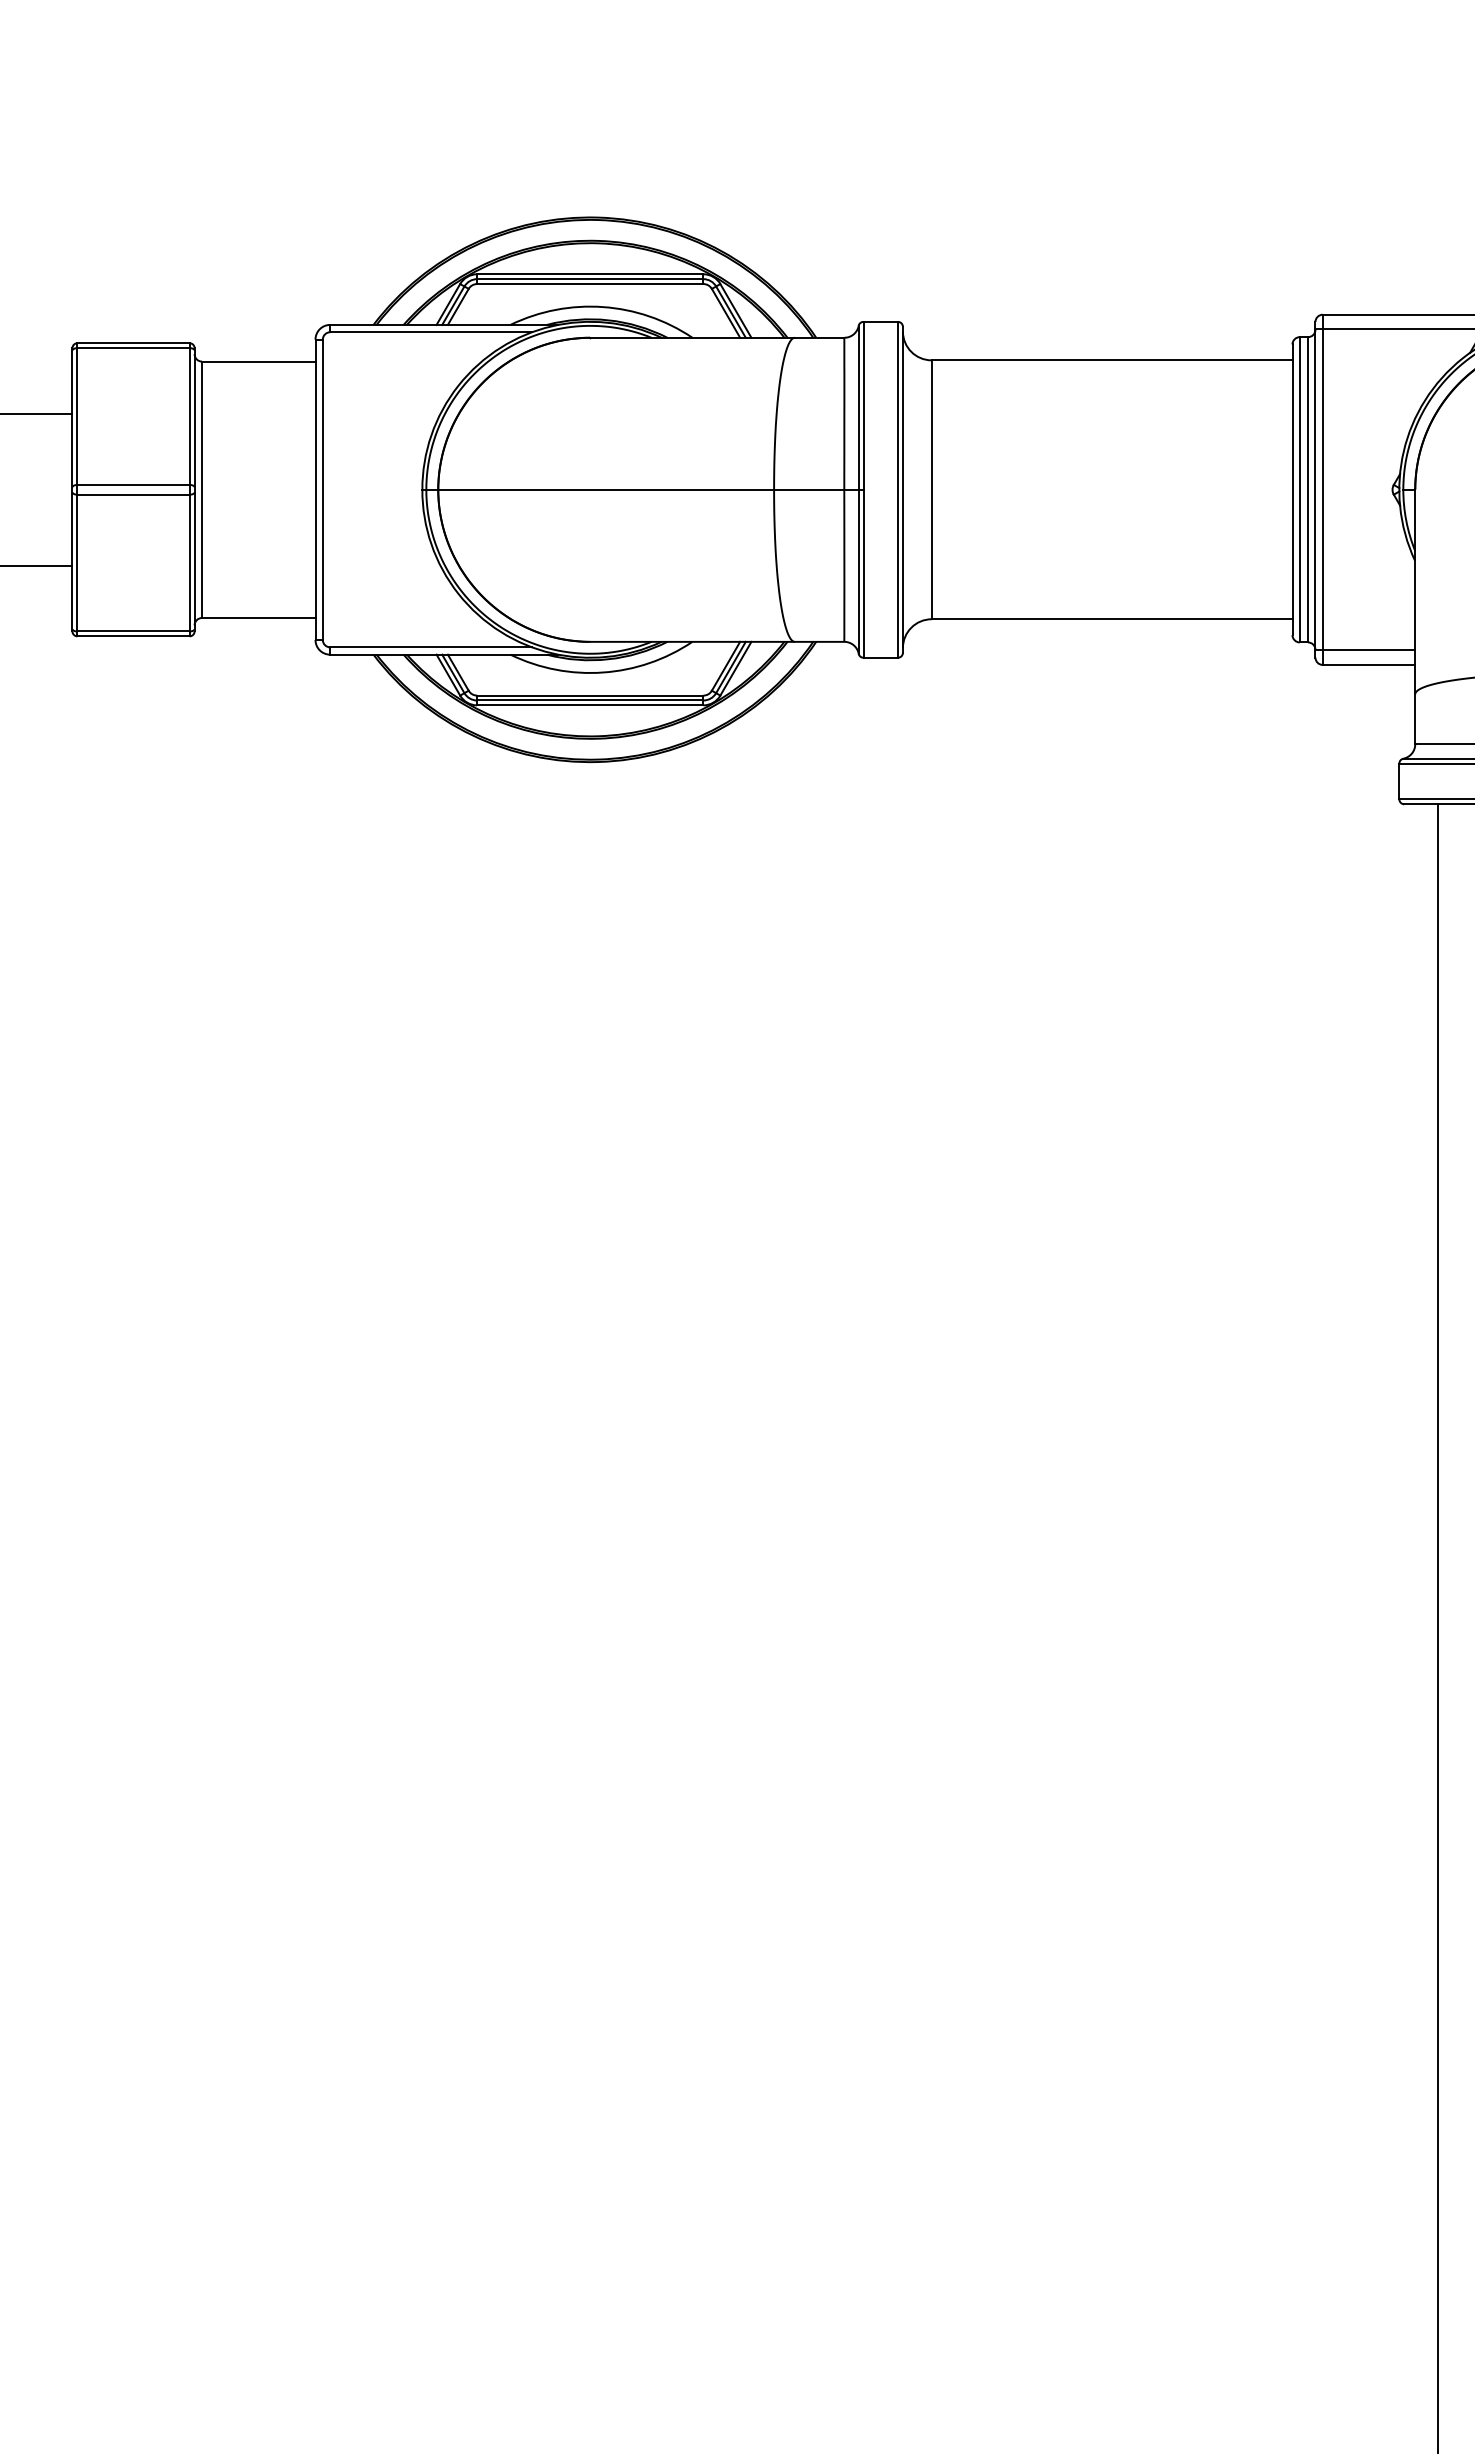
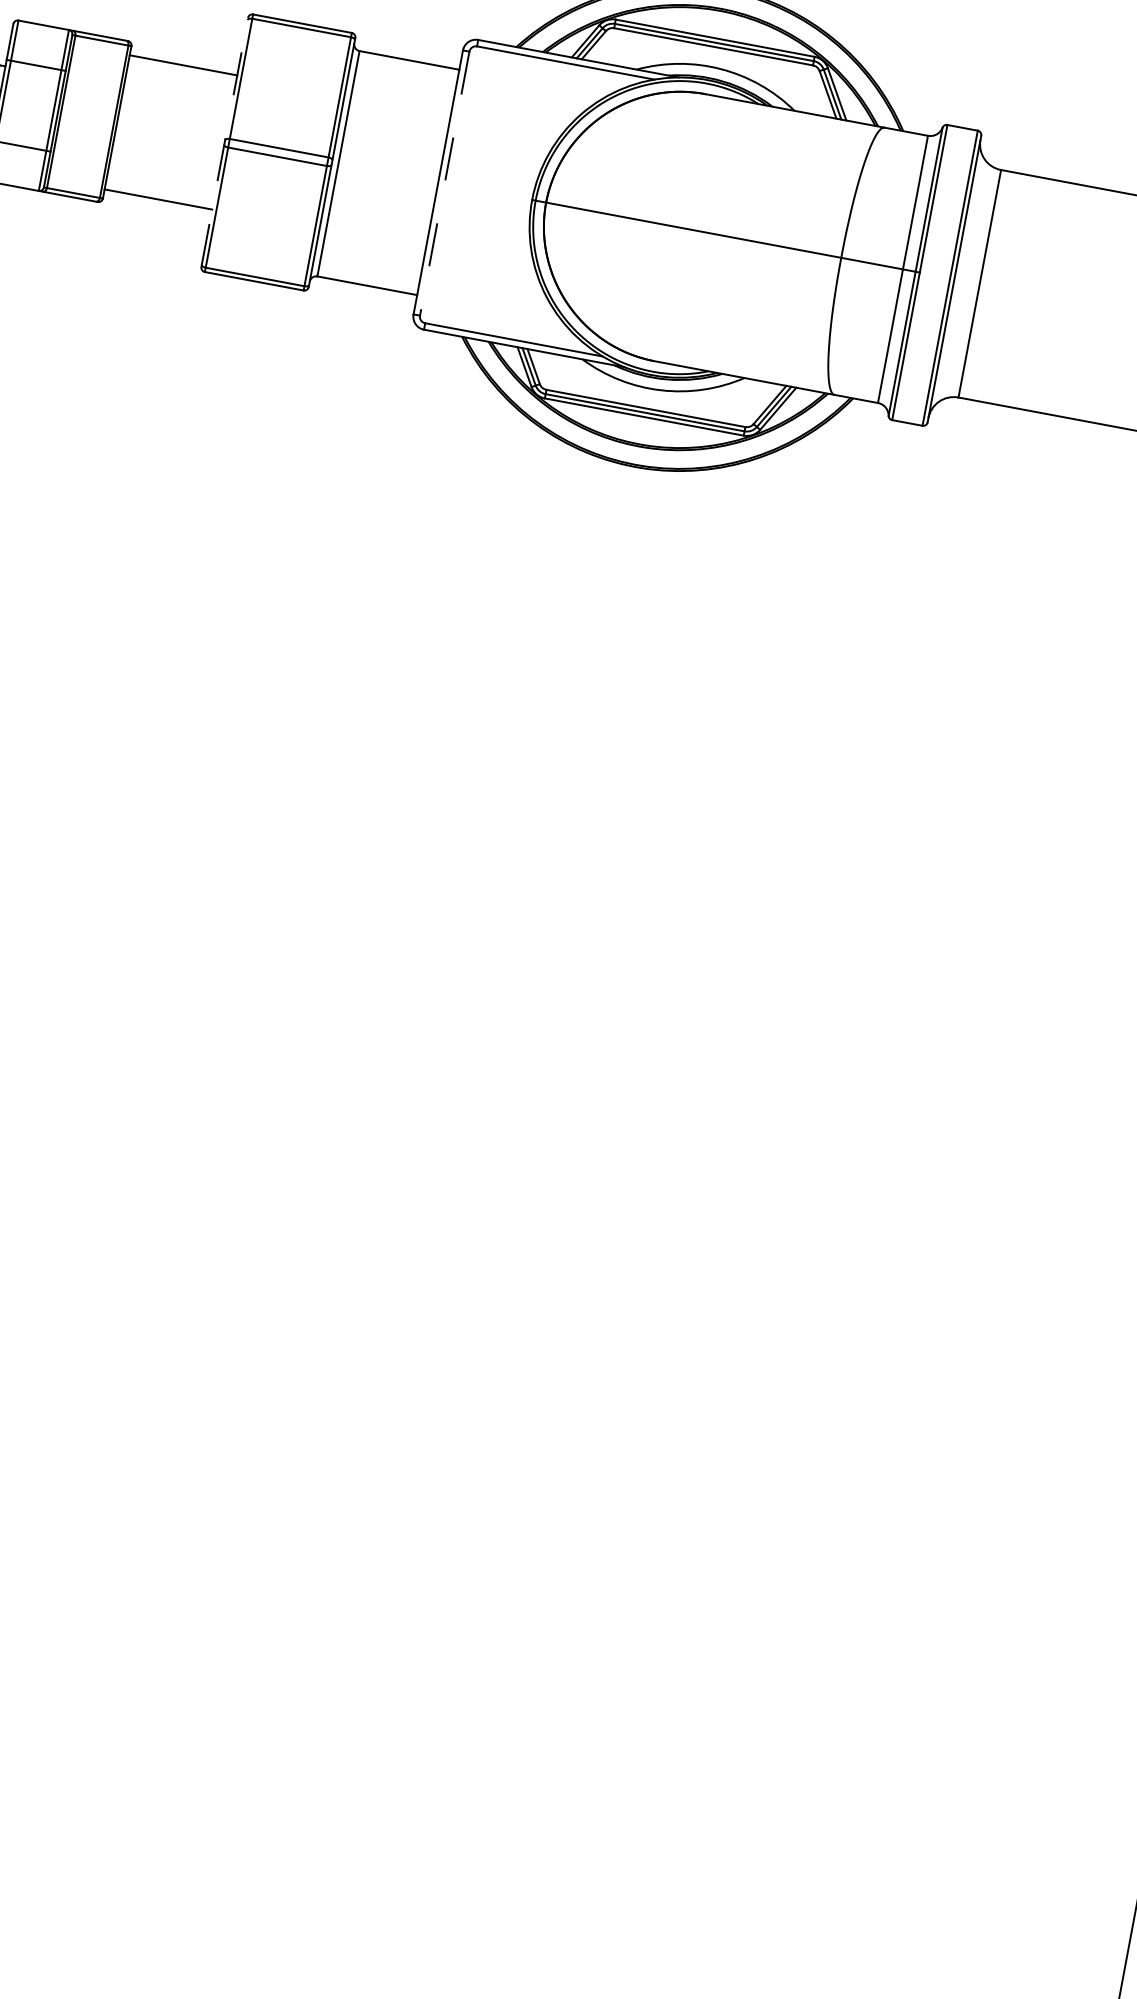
line: (72, 489) -> (224, 142), solid -> dashed
line: (322, 490) -> (444, 184), solid -> dashed

